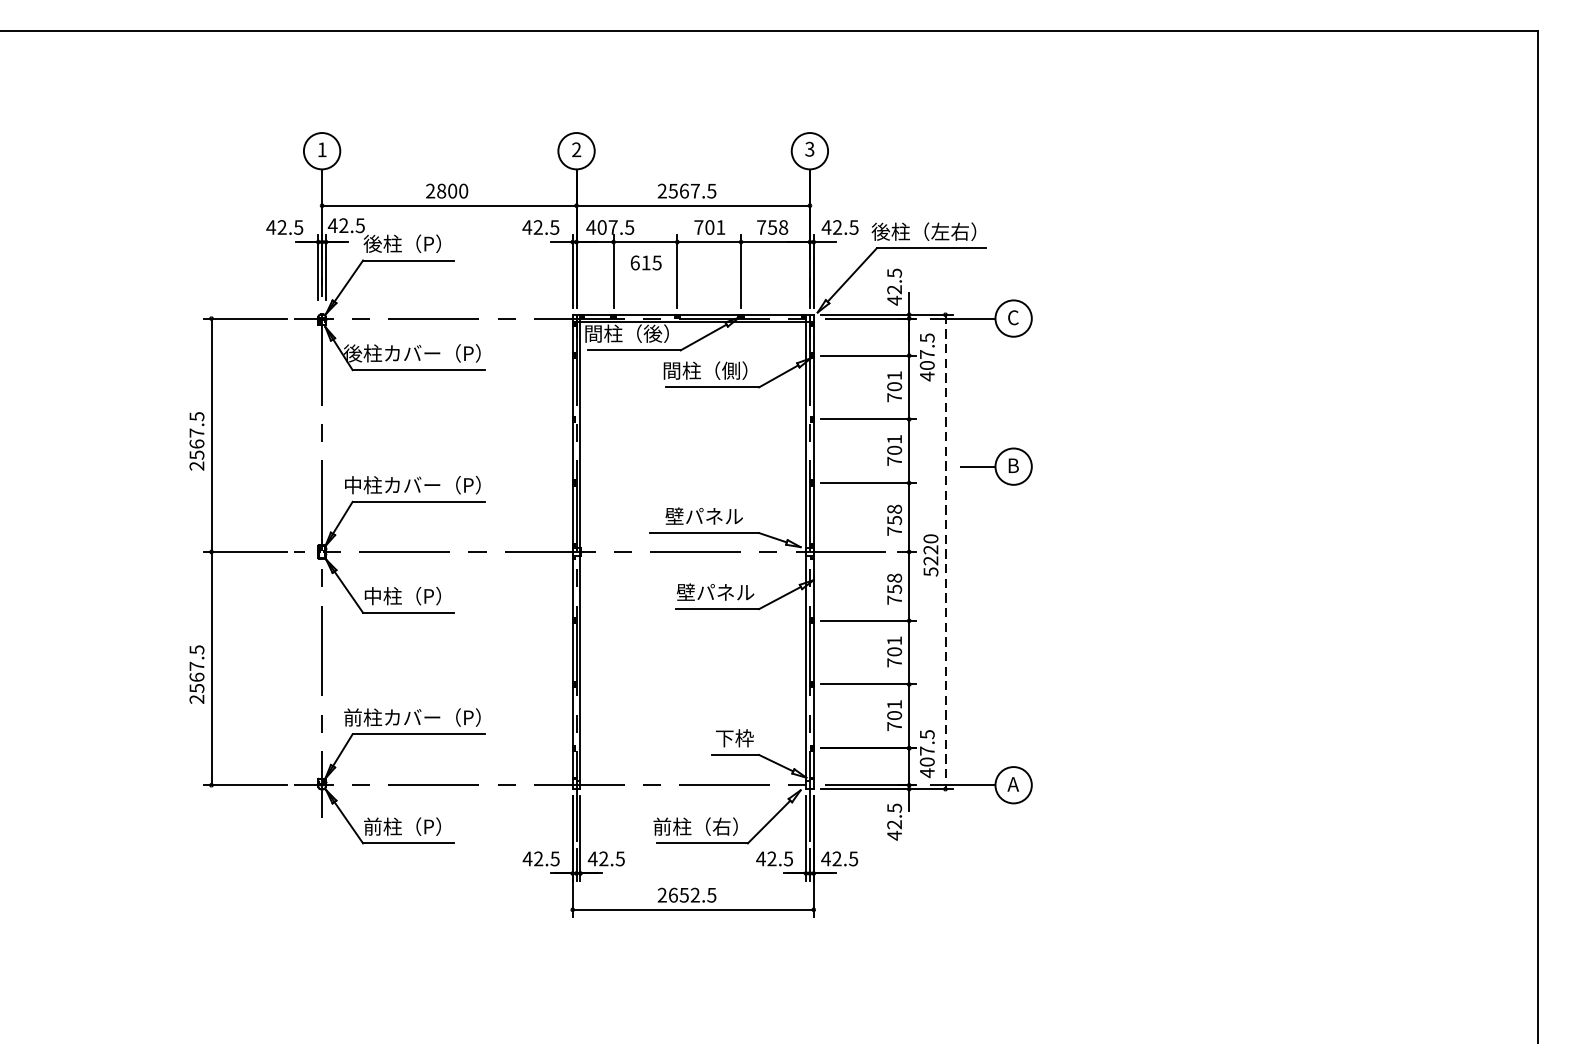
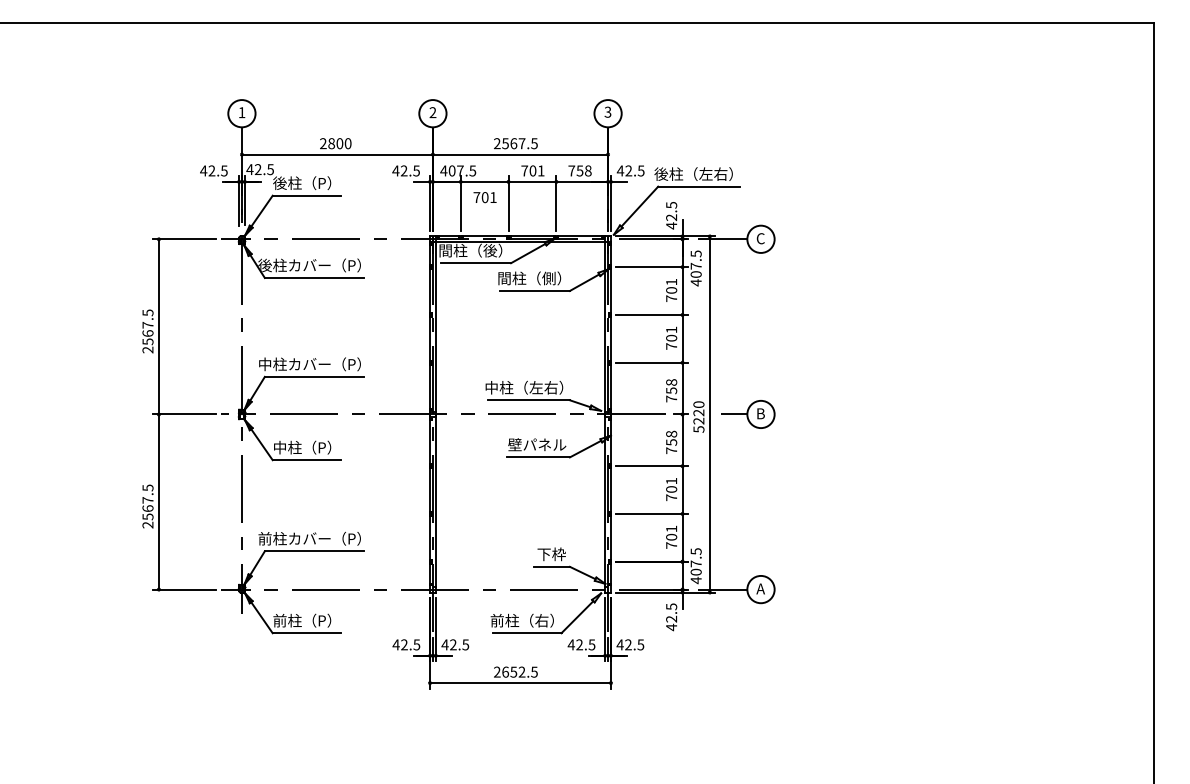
text: (645, 262) -> (484, 197), 615 -> 701
part: (997, 466) -> (748, 414), moved
text: (698, 516) -> (524, 387), 壁パネル -> 中柱（左右）
line: (945, 551) -> (709, 414), dashed -> solid

